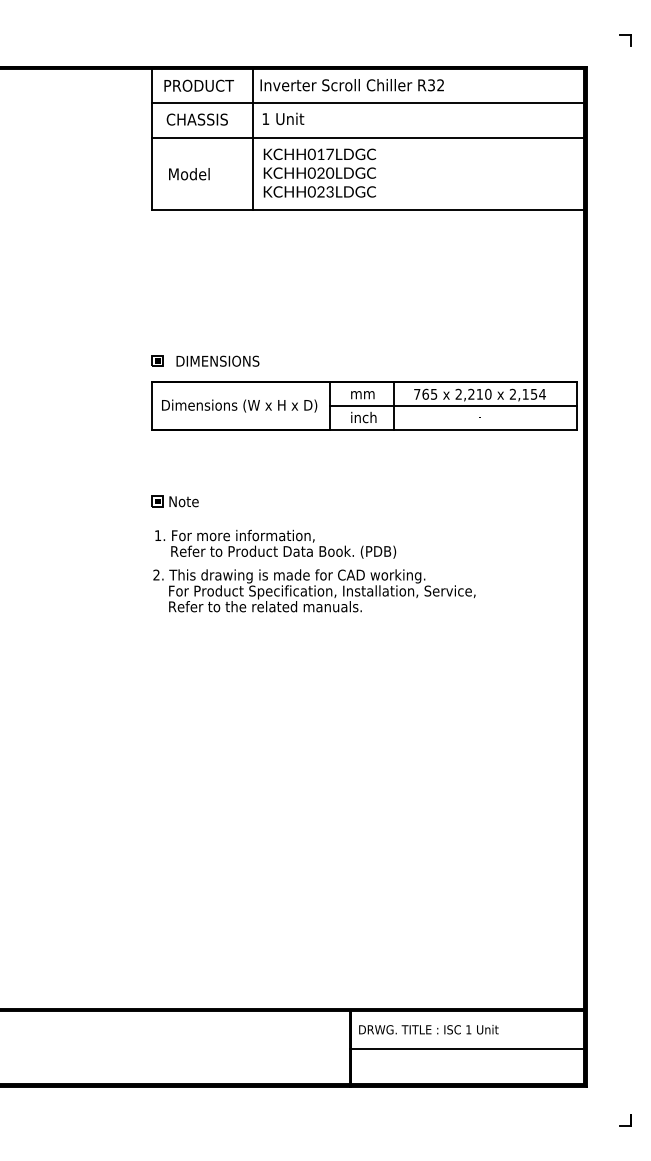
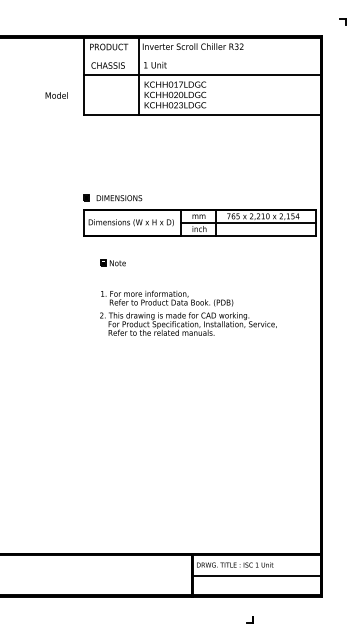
line: (367, 103) -> (201, 56), removed
text: (188, 174) -> (56, 95), moved
part: (174, 500) -> (112, 262), moved
text: (314, 569) -> (188, 312), moved
part: (624, 1119) -> (249, 619), moved

